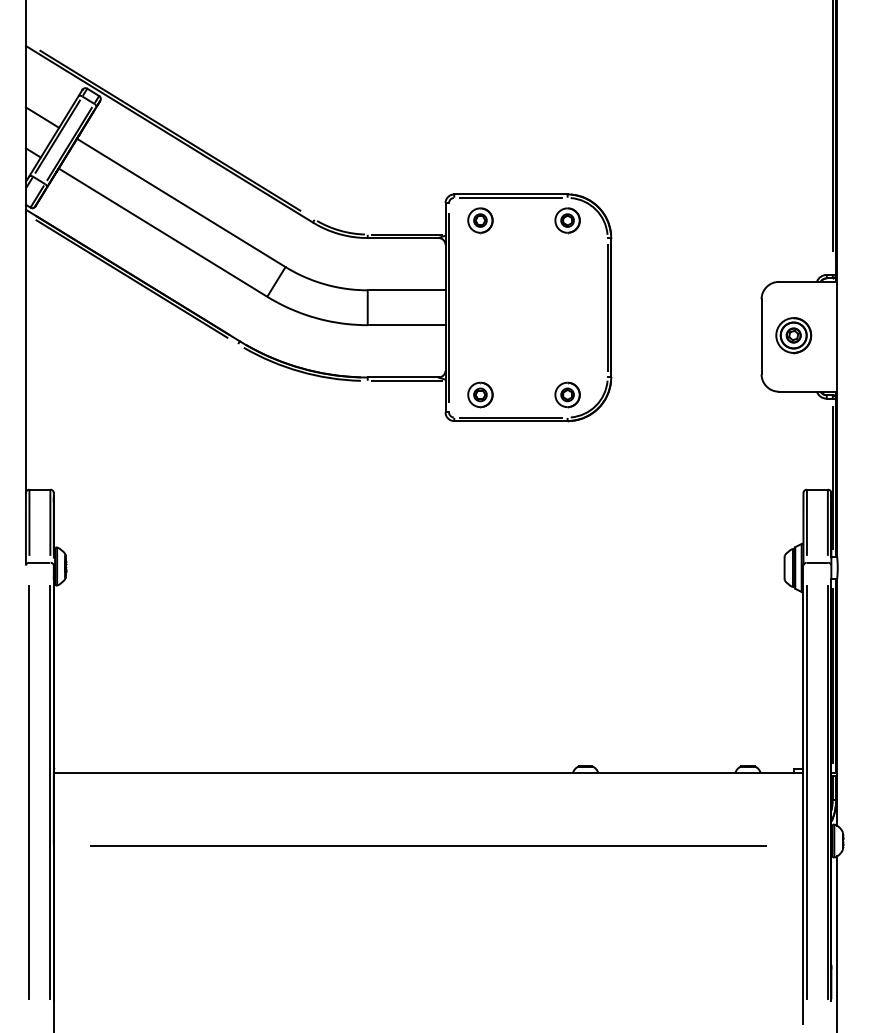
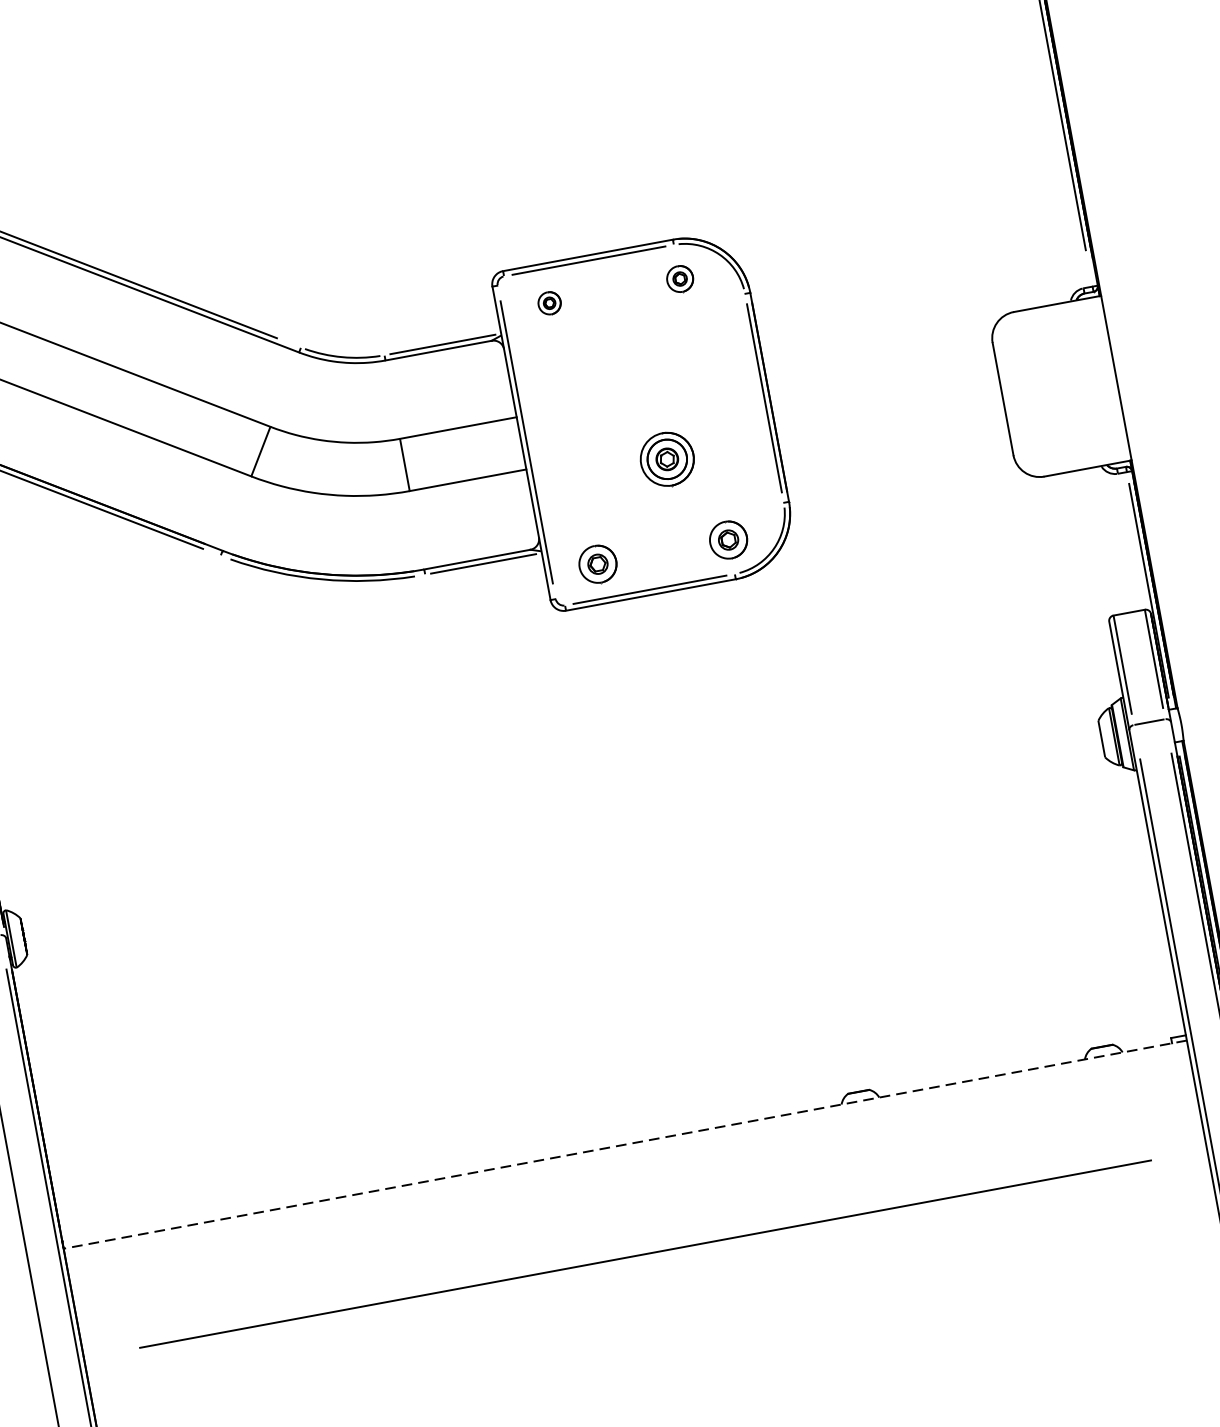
part: (480, 220) -> (549, 302), size x0.6
part: (567, 220) -> (679, 278), size x0.7
part: (793, 335) -> (666, 459), moved
line: (428, 772) -> (625, 1144), solid -> dashed

